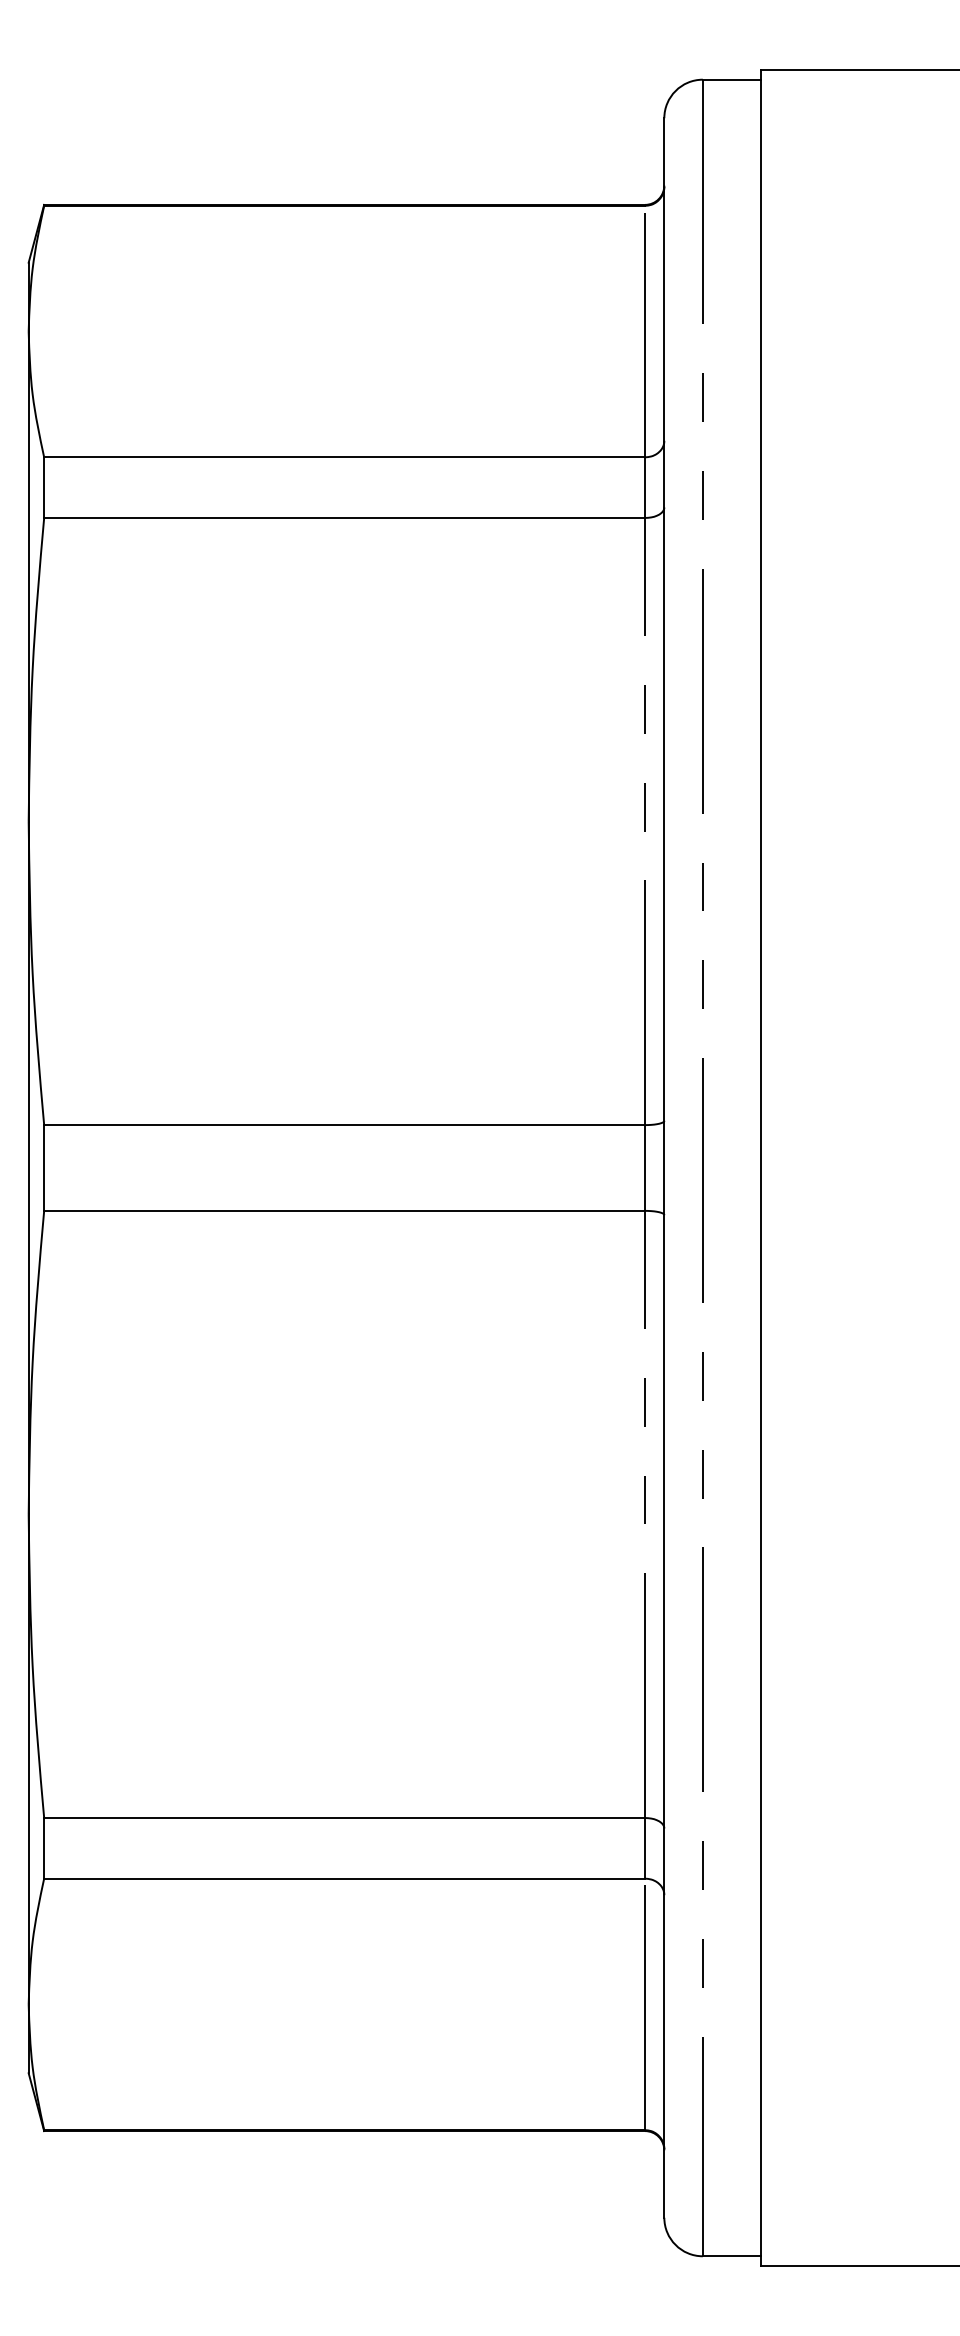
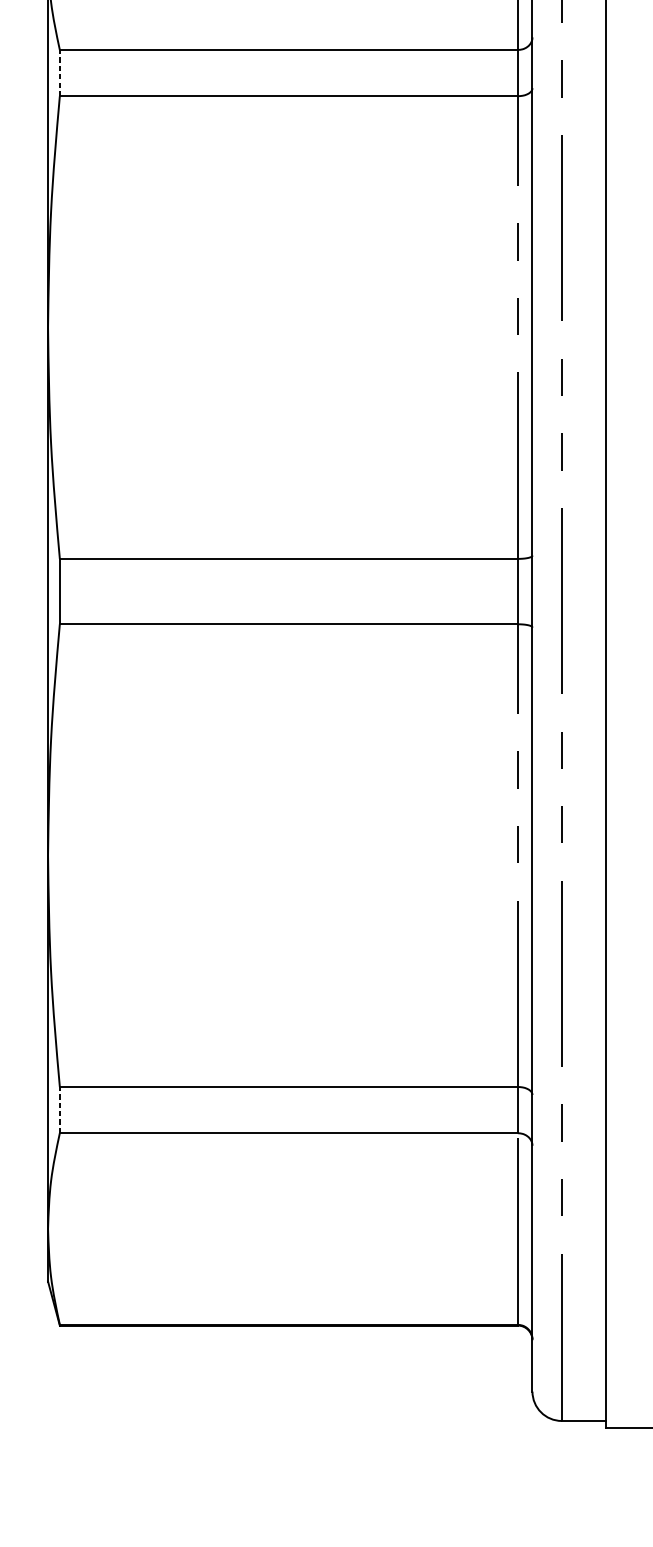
line: (44, 487) -> (60, 72), solid -> dashed
line: (44, 1847) -> (60, 1109), solid -> dashed

